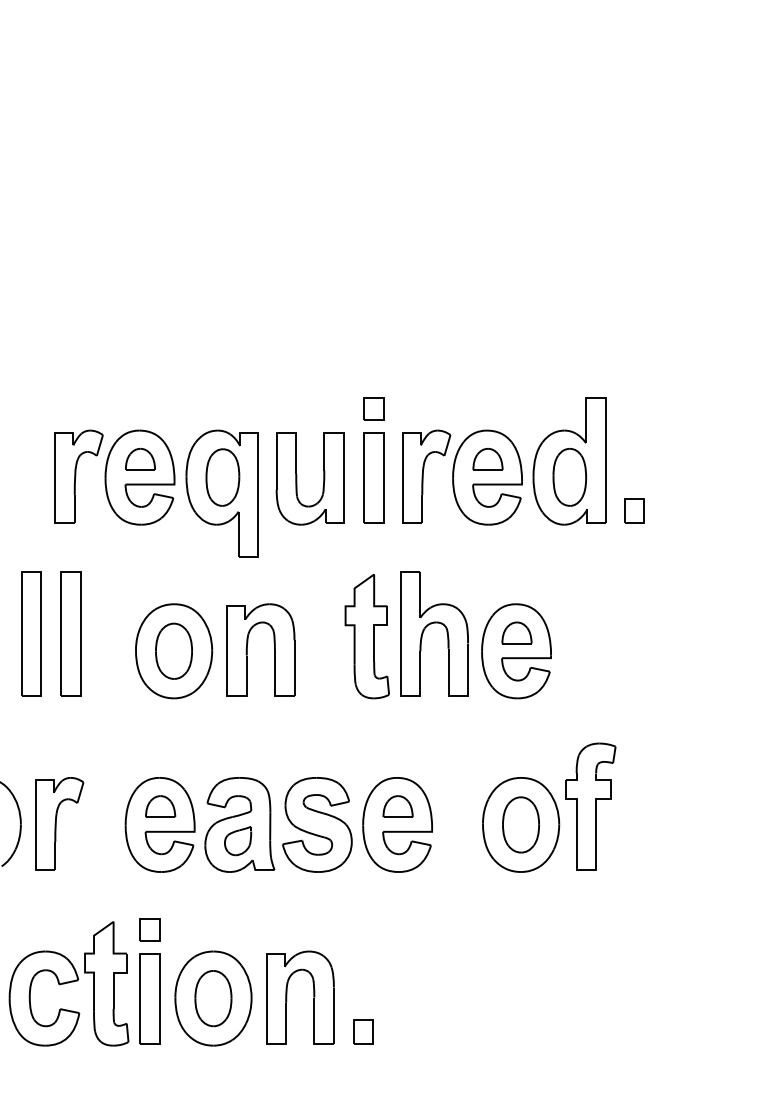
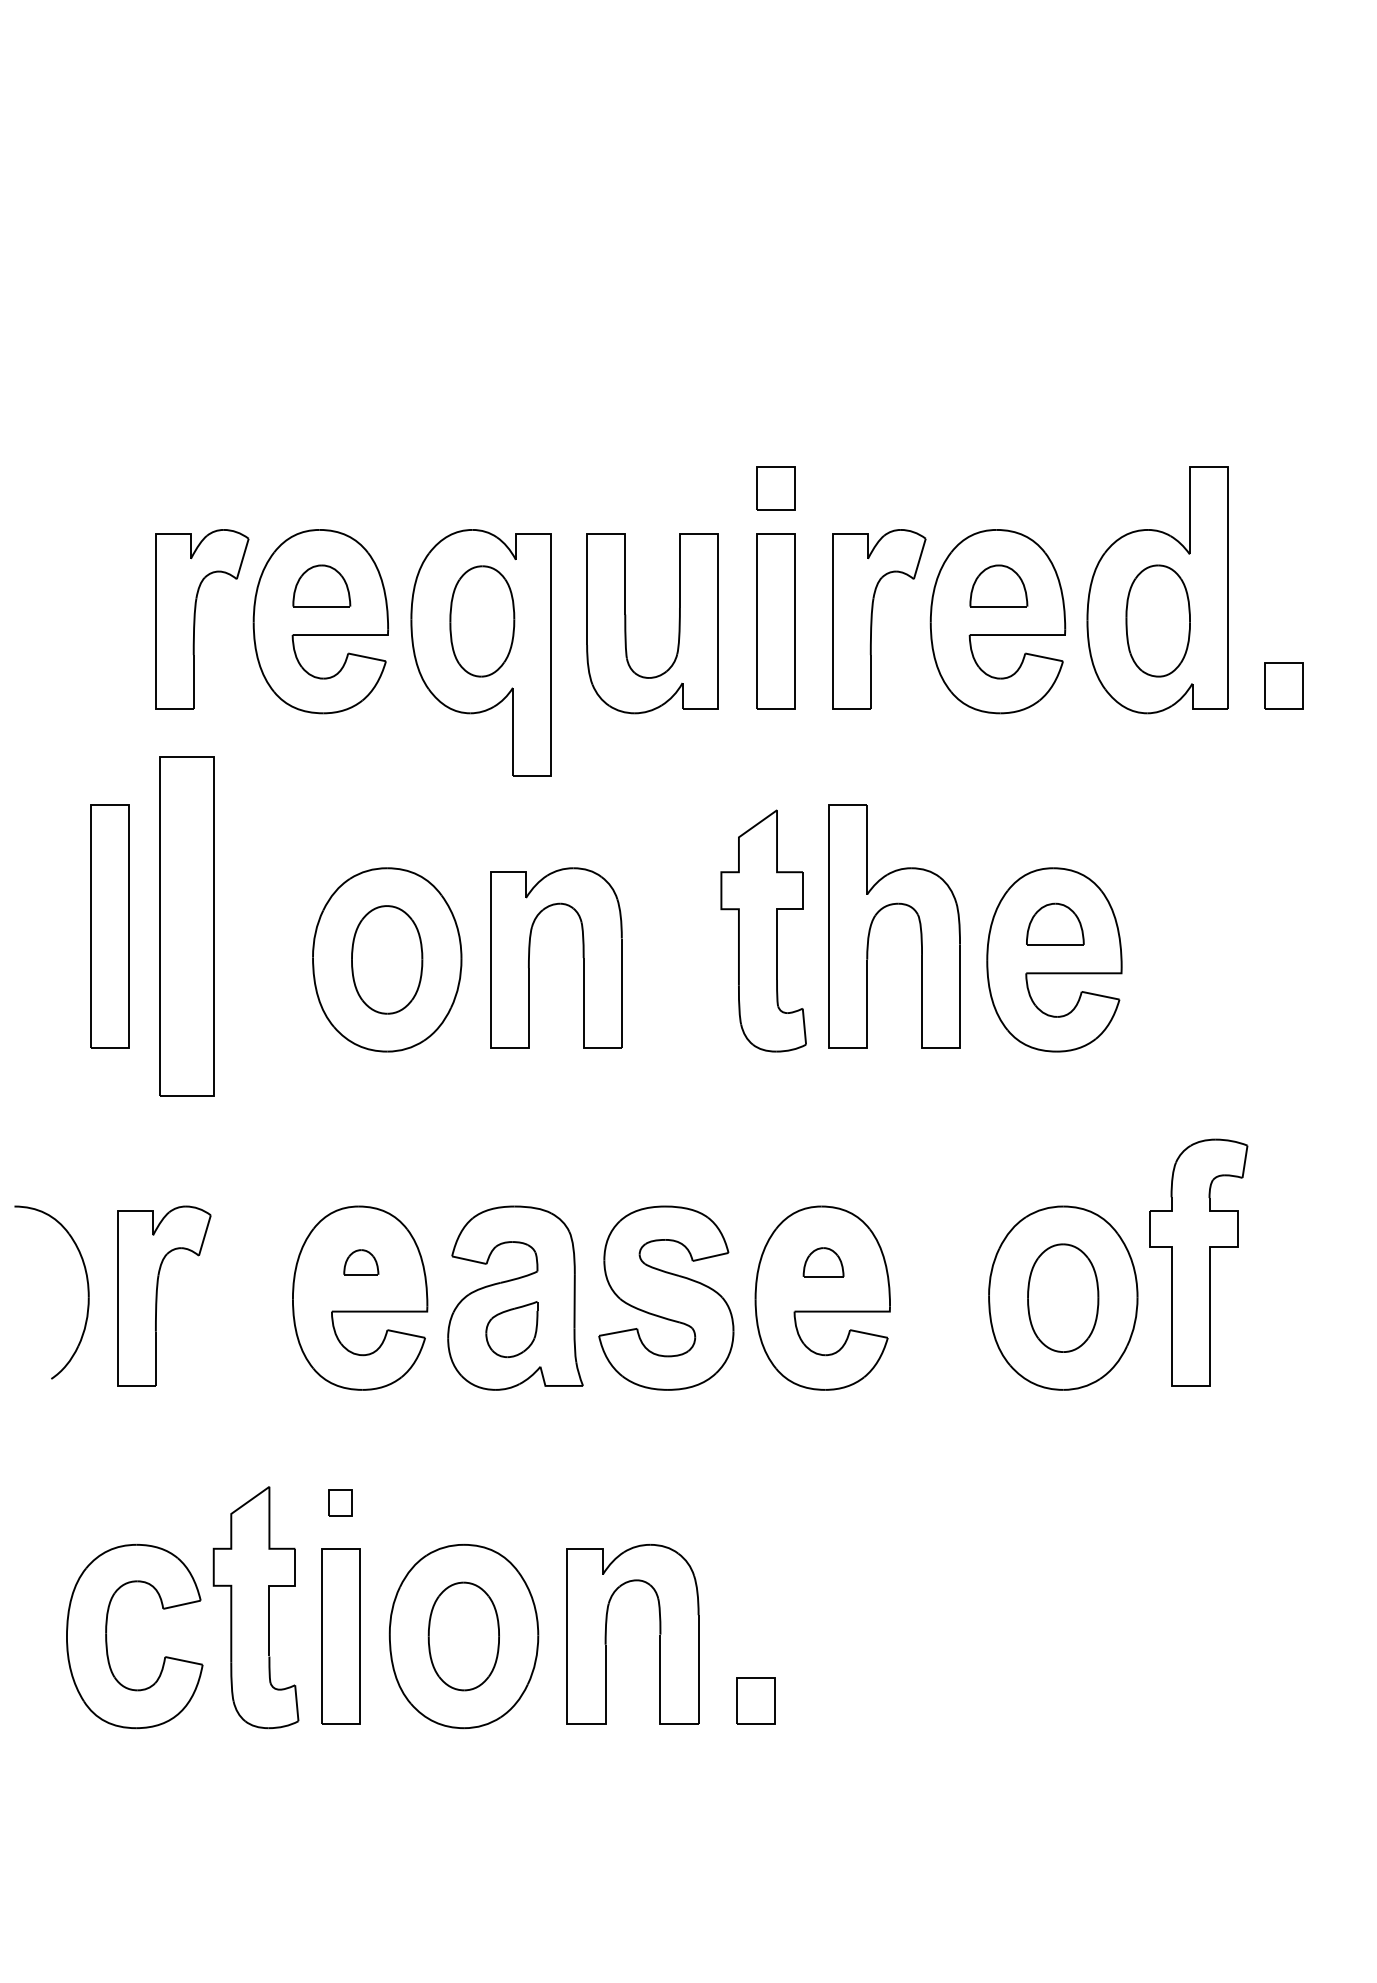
part: (70, 633) -> (185, 925), size x1.4
part: (160, 806) -> (360, 1262), size x0.6
part: (397, 806) -> (822, 1262), size x0.7
part: (149, 929) -> (339, 1501), size x0.6

